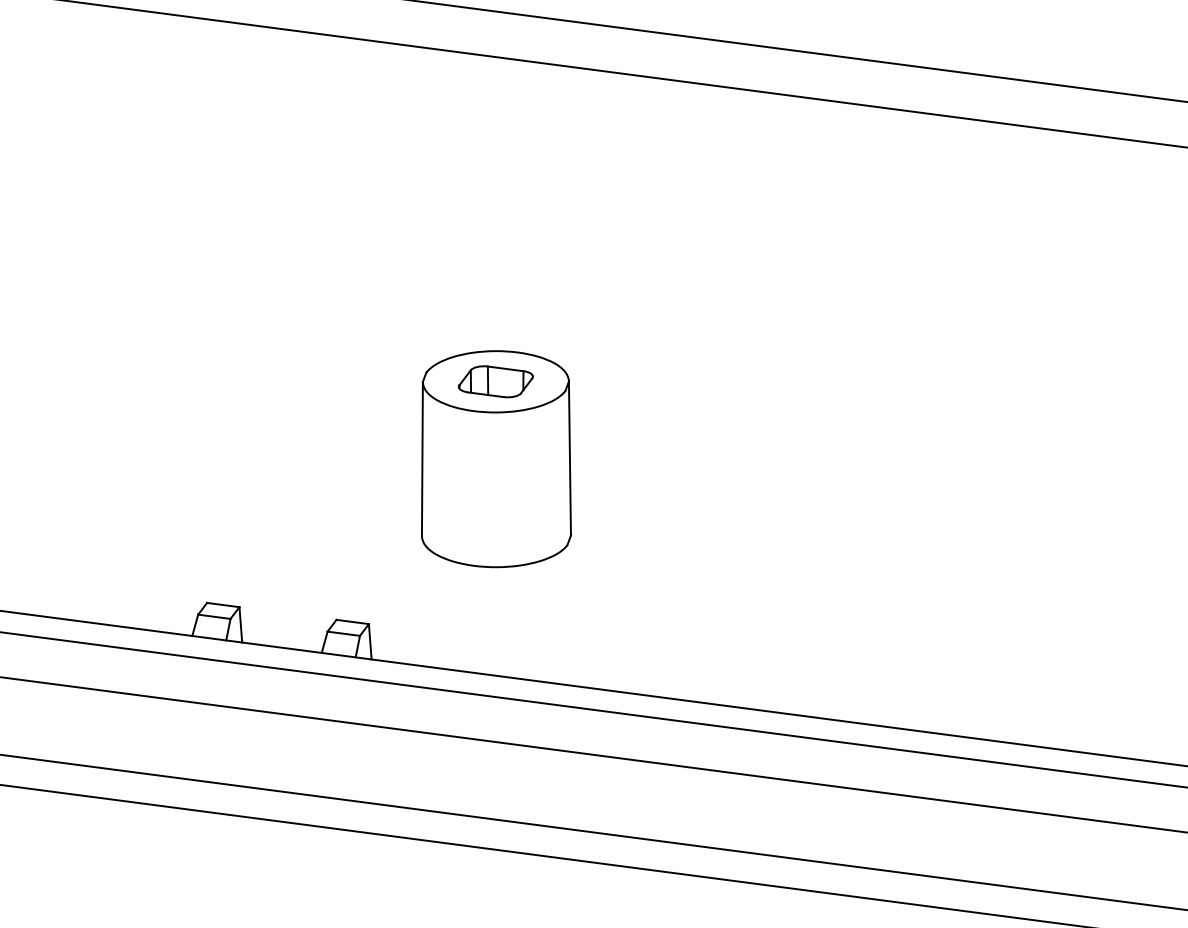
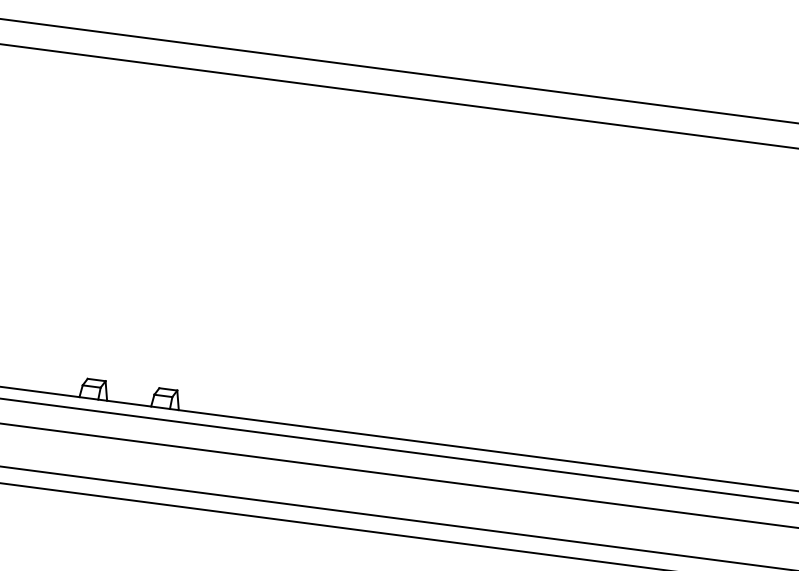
part: (495, 457) -> (247, 298), removed

